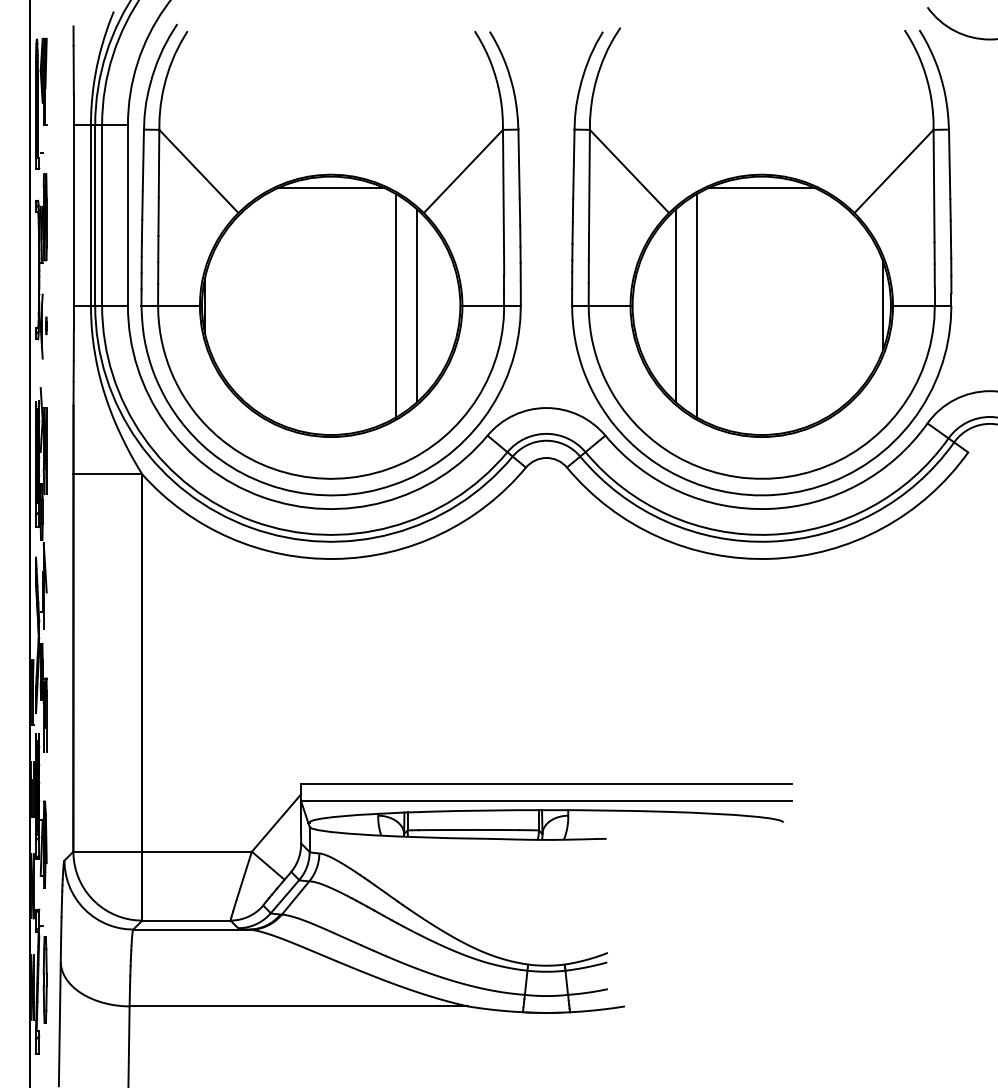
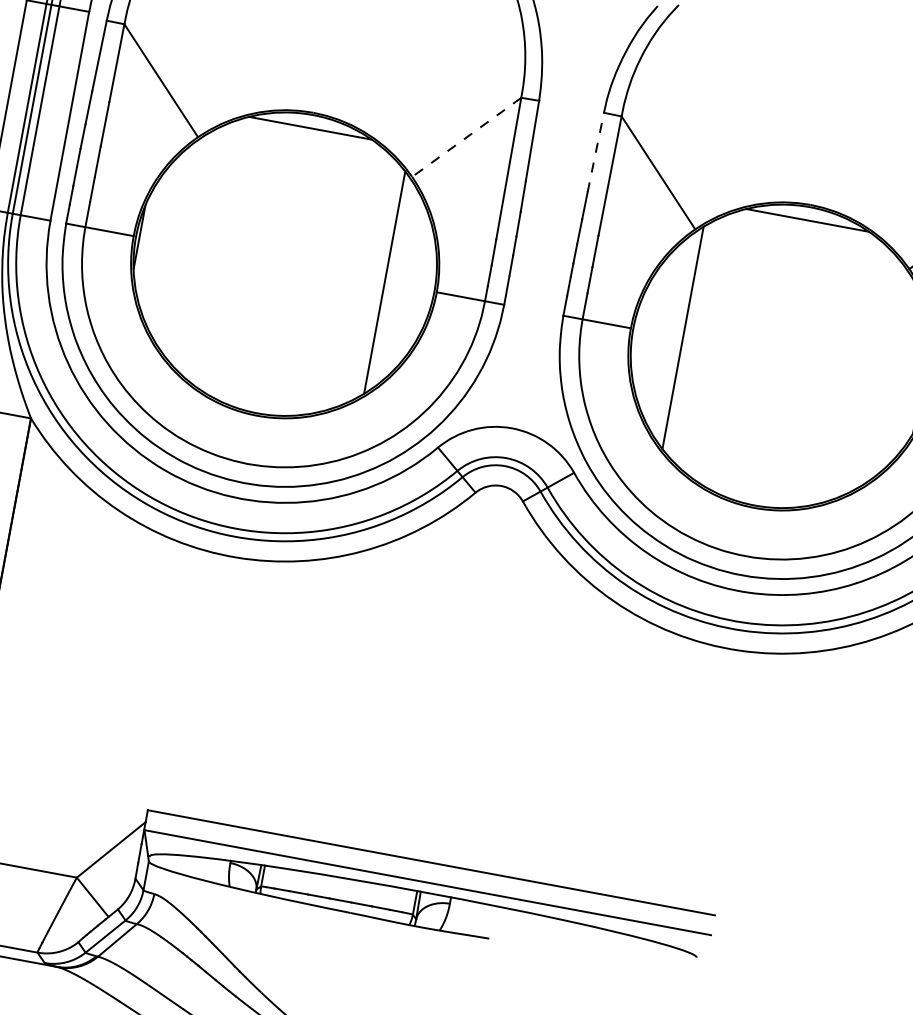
line: (573, 164) -> (595, 152), solid -> dashed
line: (463, 171) -> (466, 137), solid -> dashed
line: (395, 305) -> (359, 277), removed
line: (697, 305) -> (708, 342), removed

